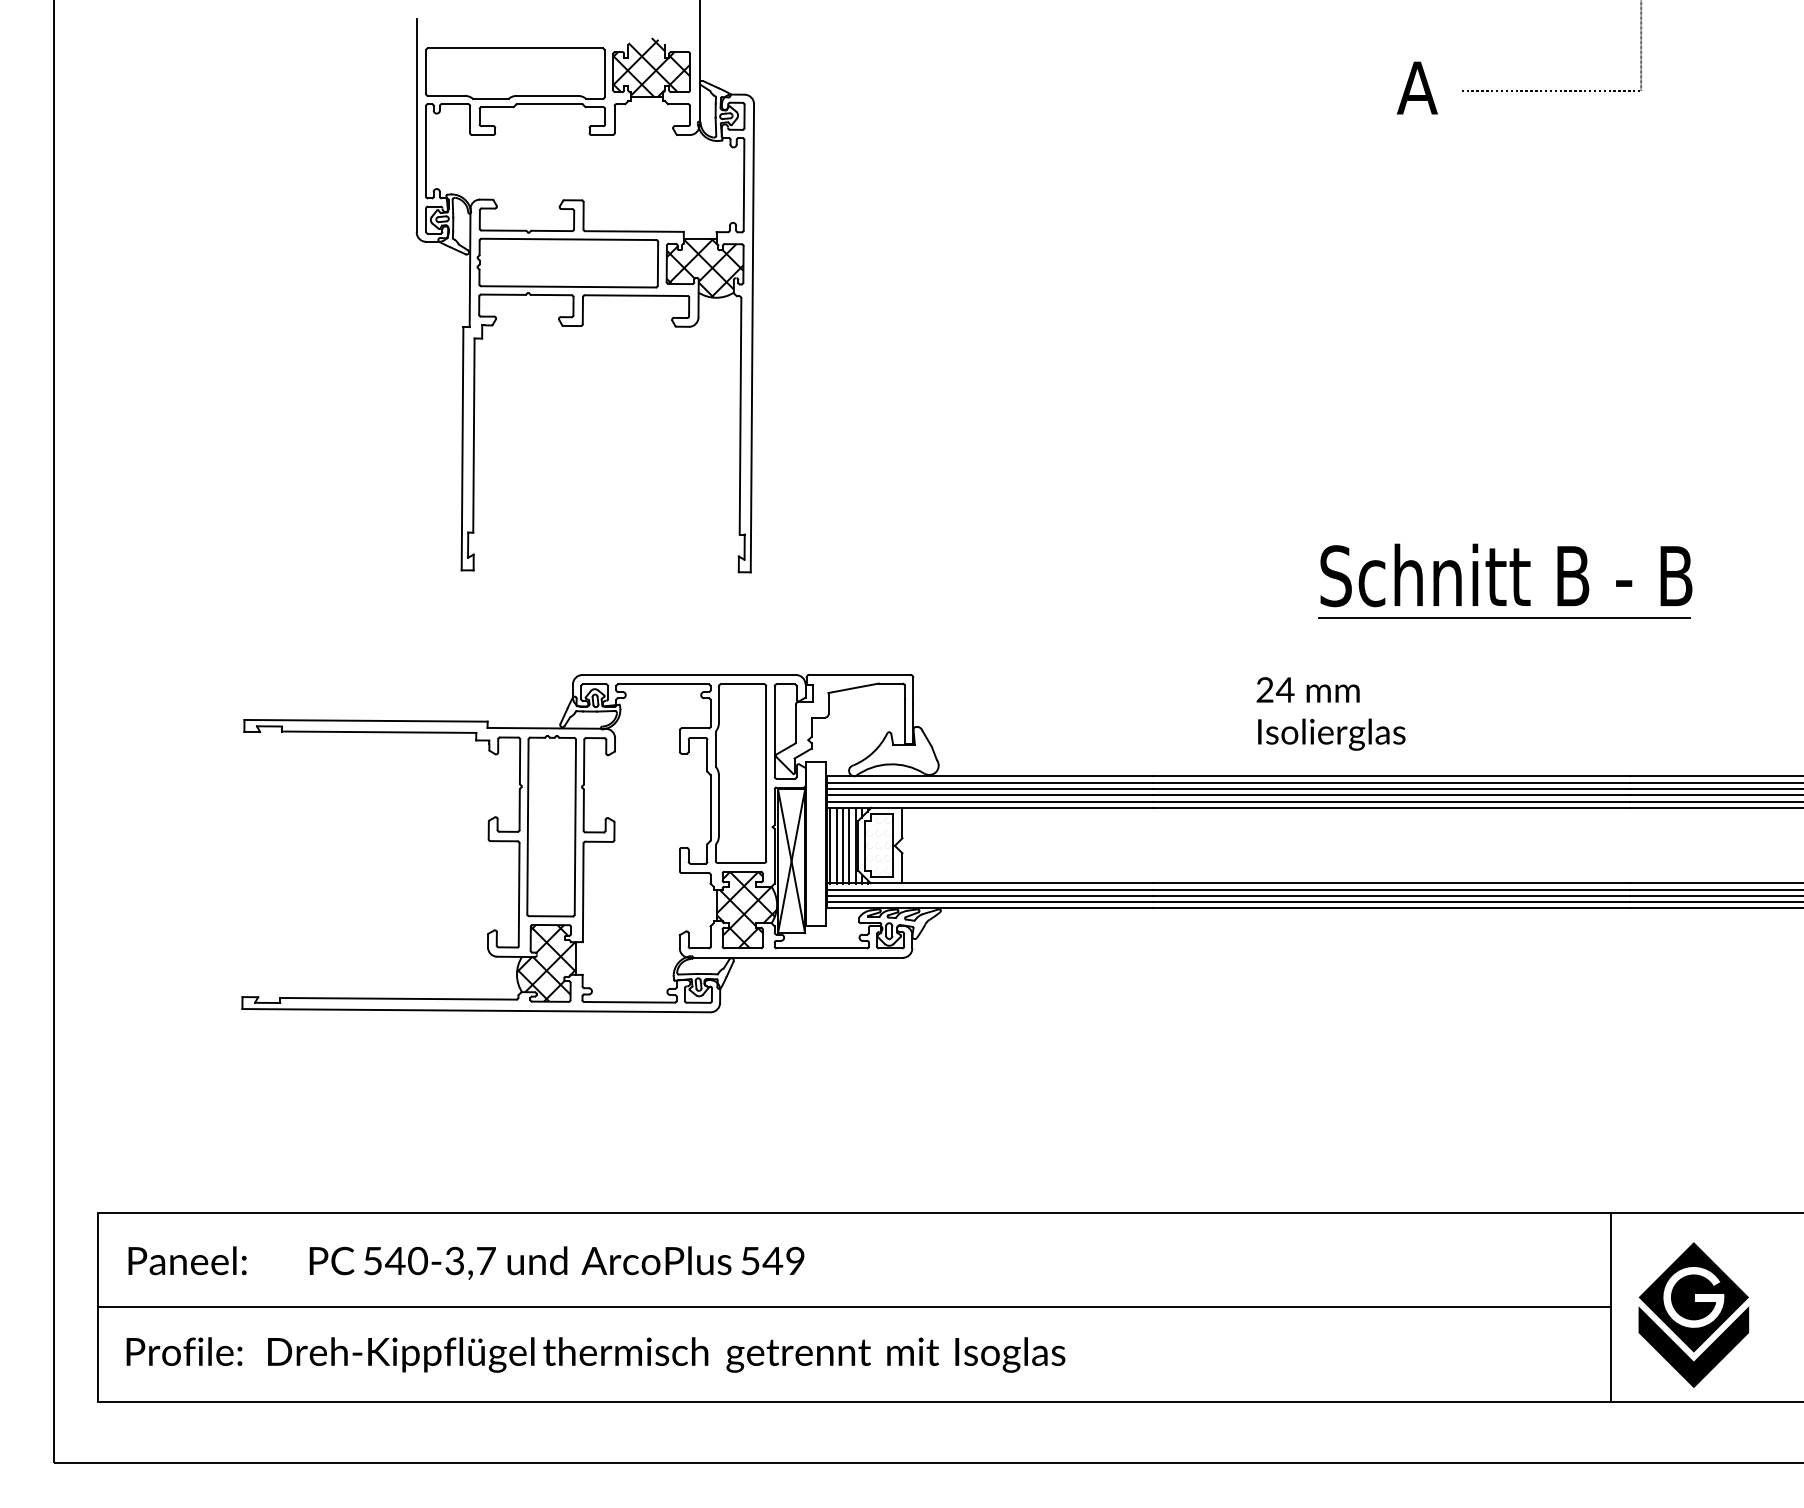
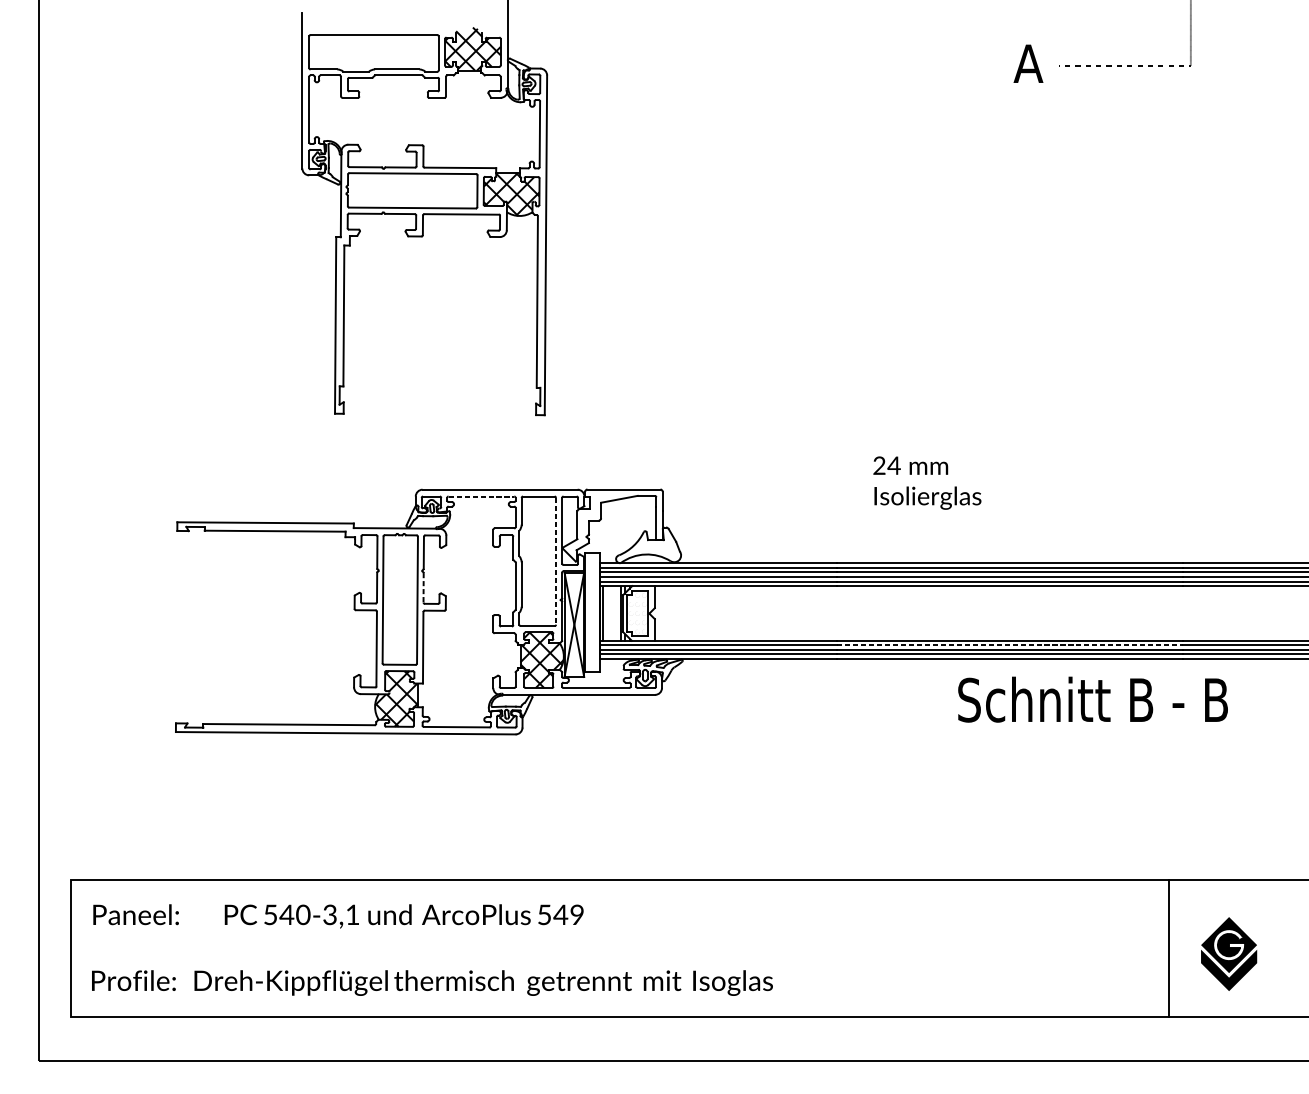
text: (1506, 575) -> (1093, 699), moved
line: (1504, 618) -> (1091, 448), removed
line: (663, 684) -> (481, 496), solid -> dashed
text: (1330, 713) -> (926, 482), moved
line: (766, 774) -> (556, 561), solid -> dashed
line: (583, 810) -> (423, 587), solid -> dashed
line: (836, 846) -> (606, 614), removed
line: (842, 846) -> (611, 614), removed
line: (849, 846) -> (616, 614), removed
line: (1392, 889) -> (1010, 645), solid -> dashed
text: (486, 1260) -> (353, 914), 540-3,7 -> 540-3,1
line: (854, 1307) -> (620, 948), removed
part: (1693, 1314) -> (1228, 953), size x0.7

